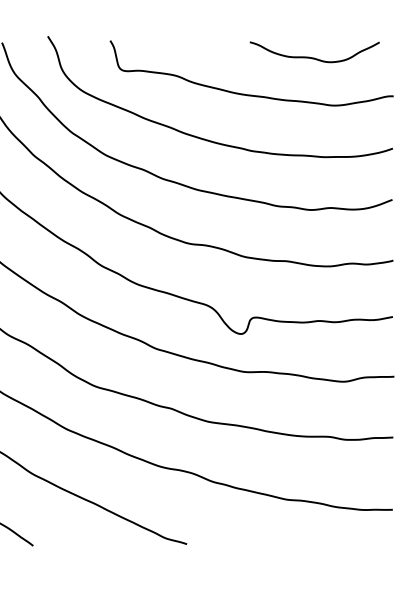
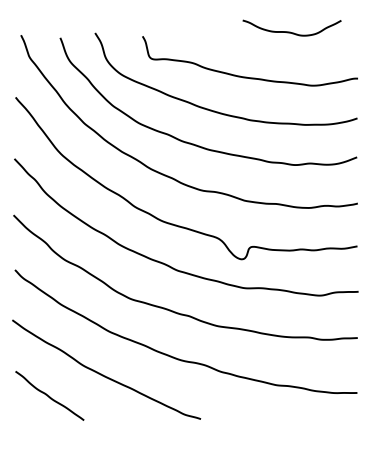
curve: (312, 56) -> (290, 31), moved

